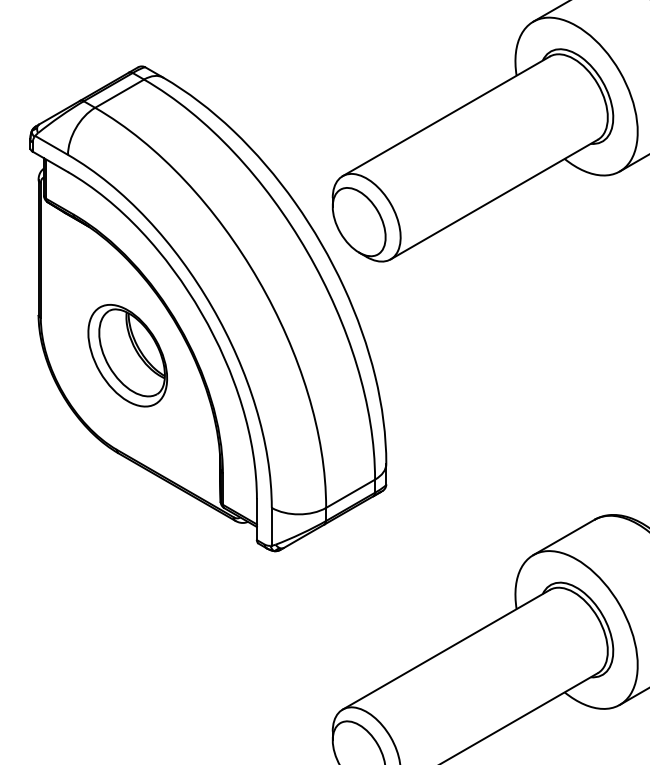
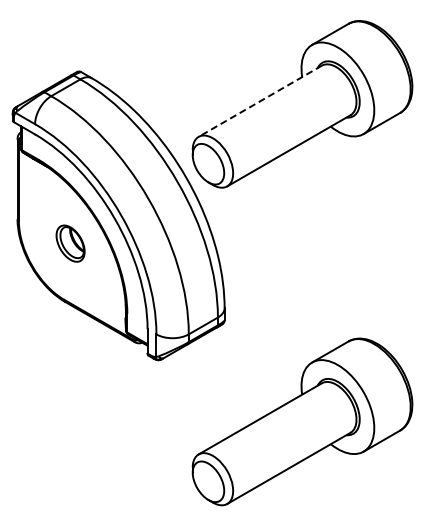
line: (444, 116) -> (259, 101), solid -> dashed
part: (127, 355) -> (70, 243), size x0.6

